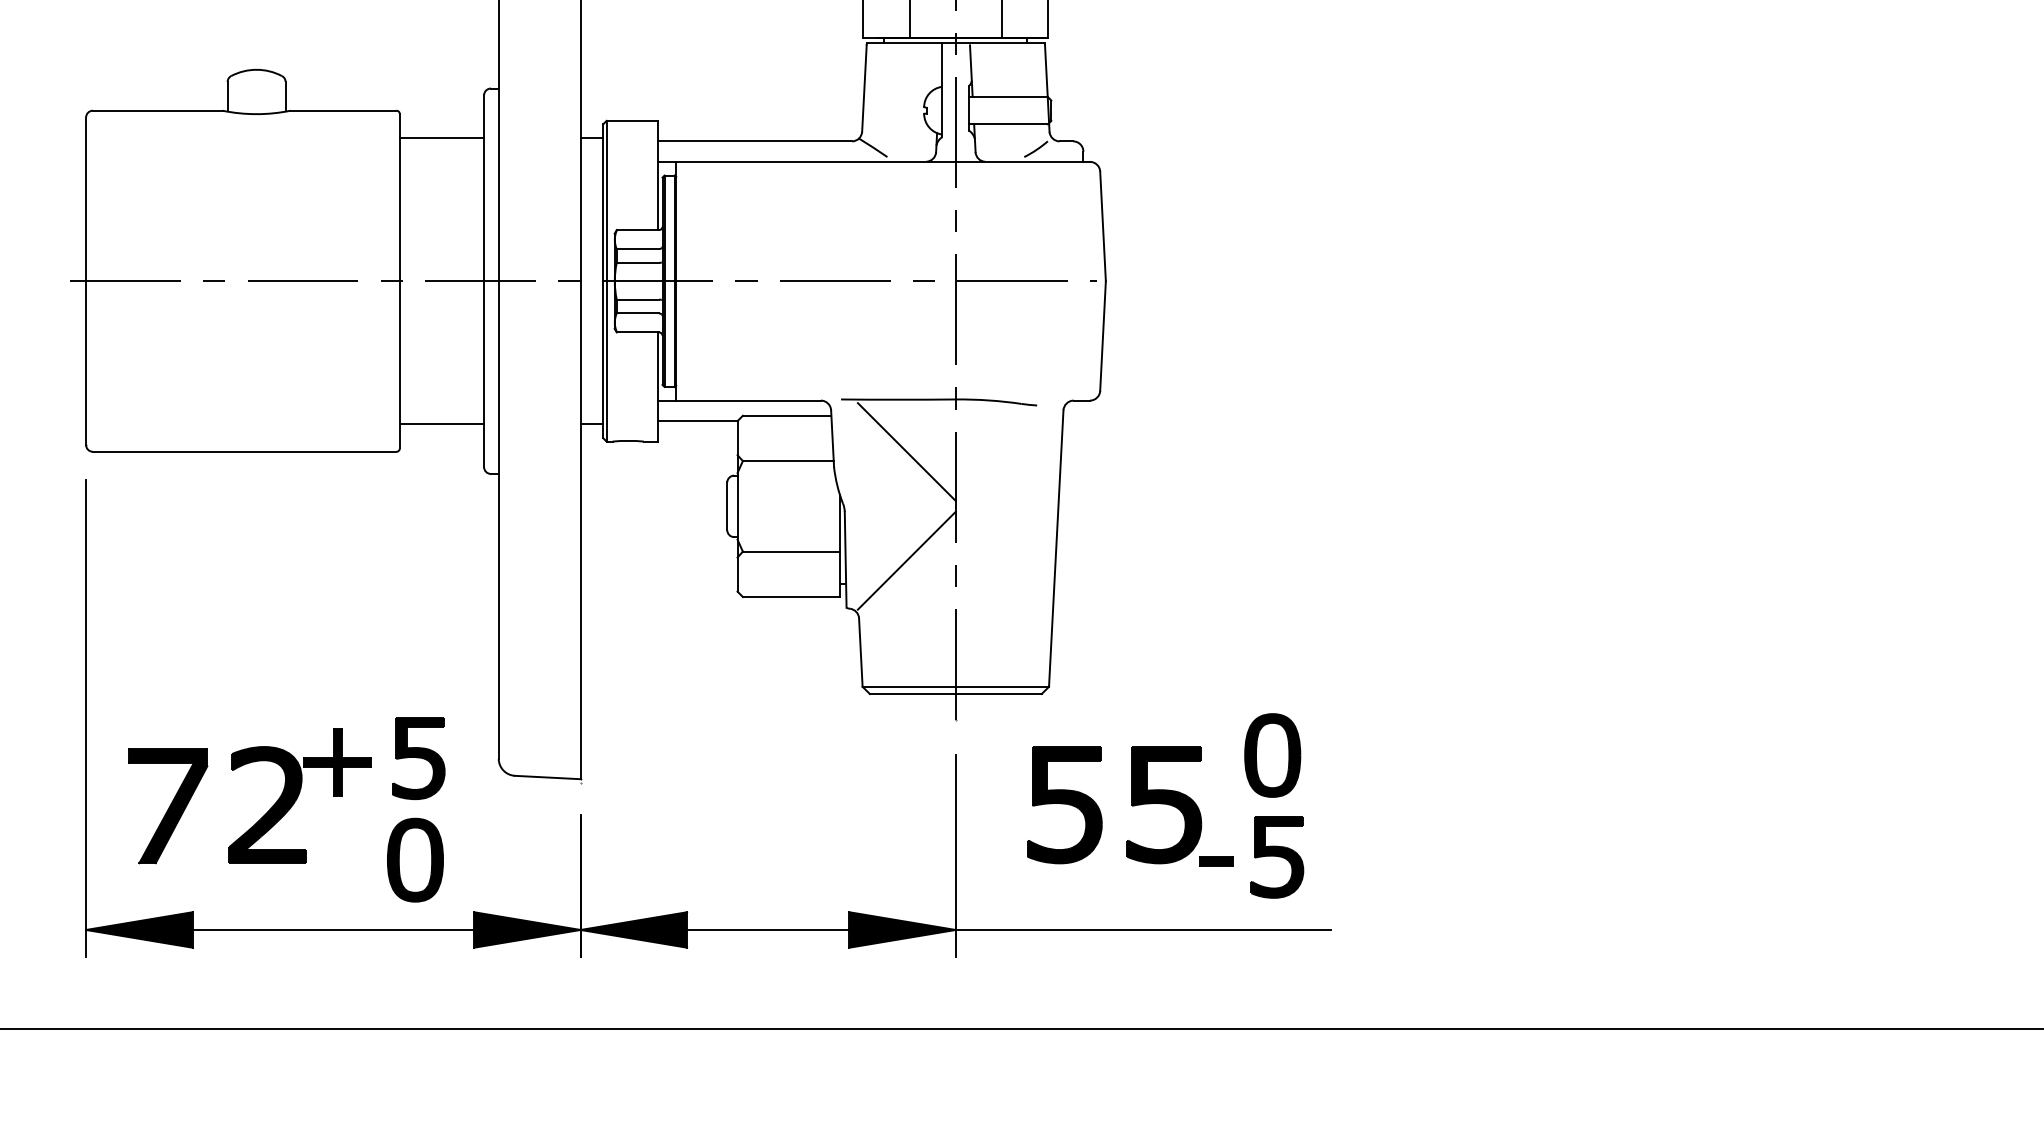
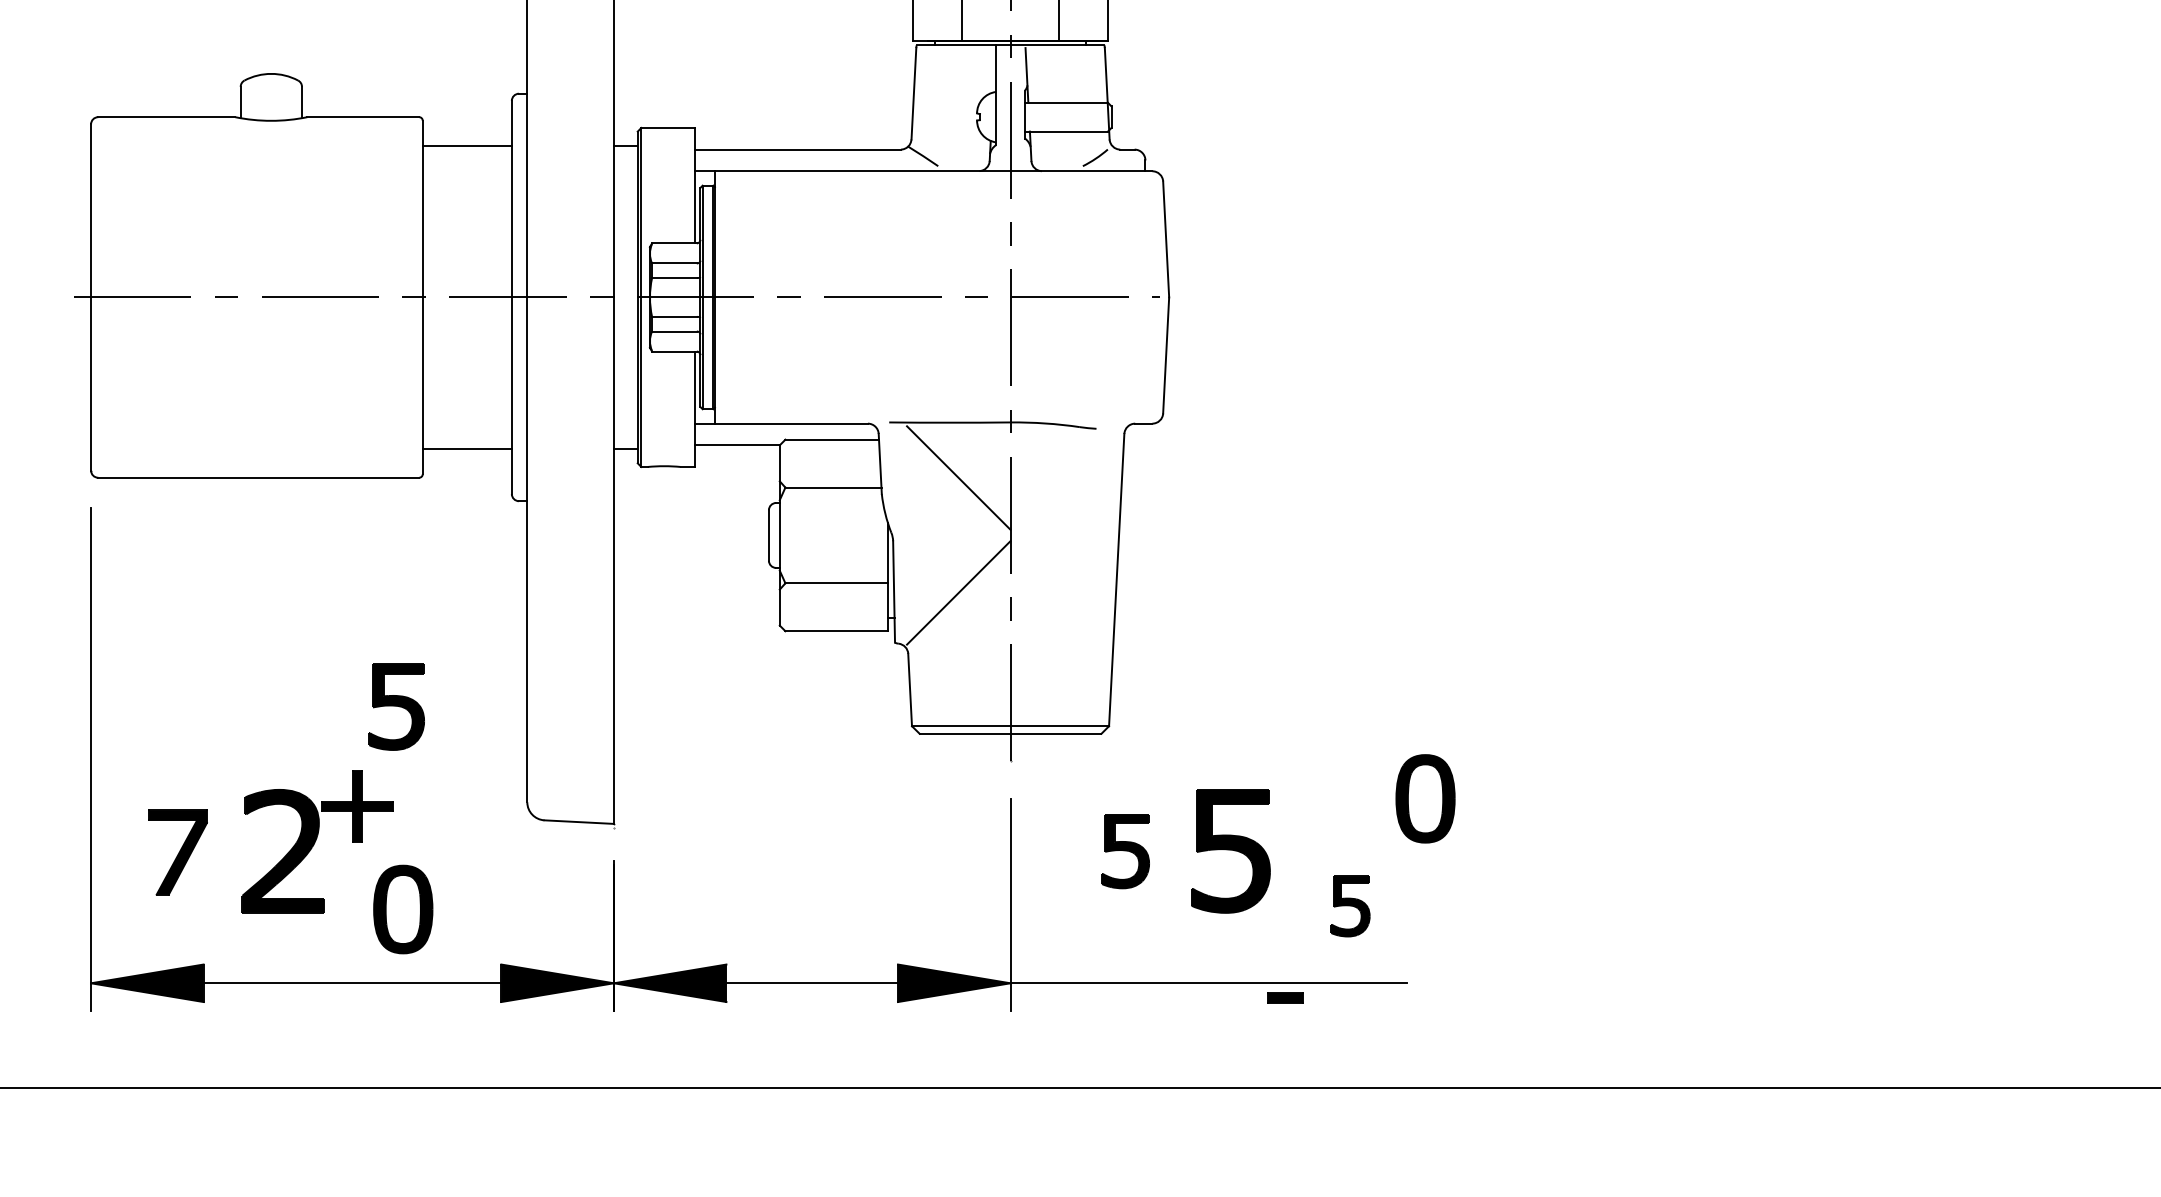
part: (1272, 755) -> (1425, 798), moved
part: (418, 758) -> (396, 706), moved
part: (1064, 805) -> (1125, 851), size x0.6
part: (168, 806) -> (178, 852), size x0.7
part: (1277, 857) -> (1350, 906), size x0.7
part: (415, 860) -> (403, 909), moved
part: (1216, 861) -> (1285, 997), moved

